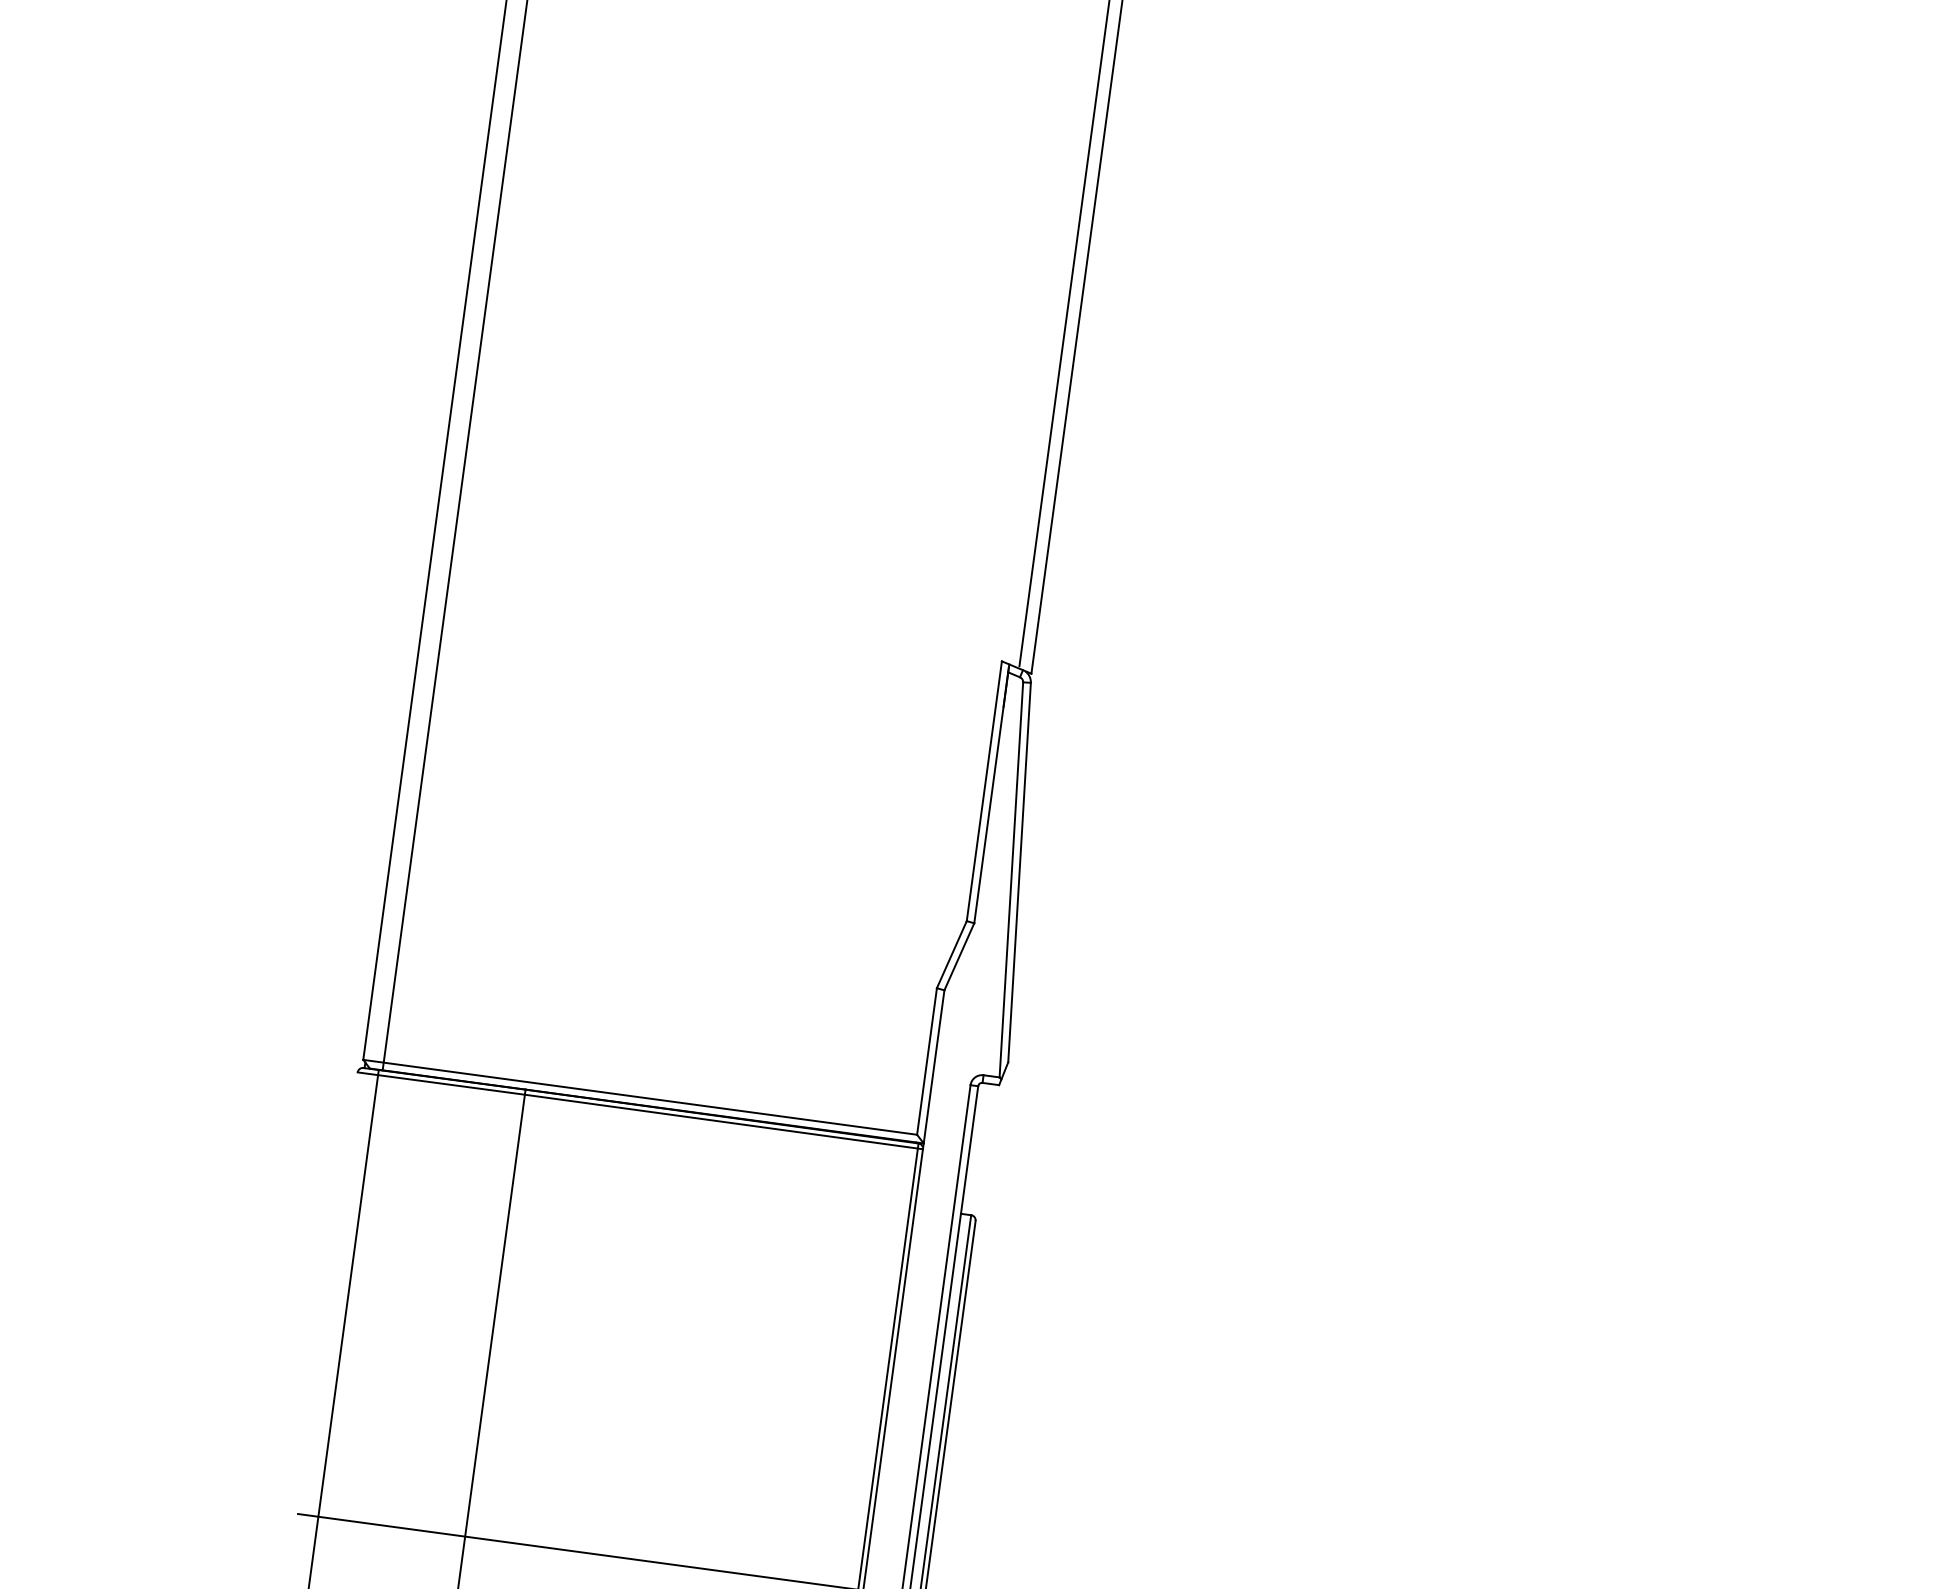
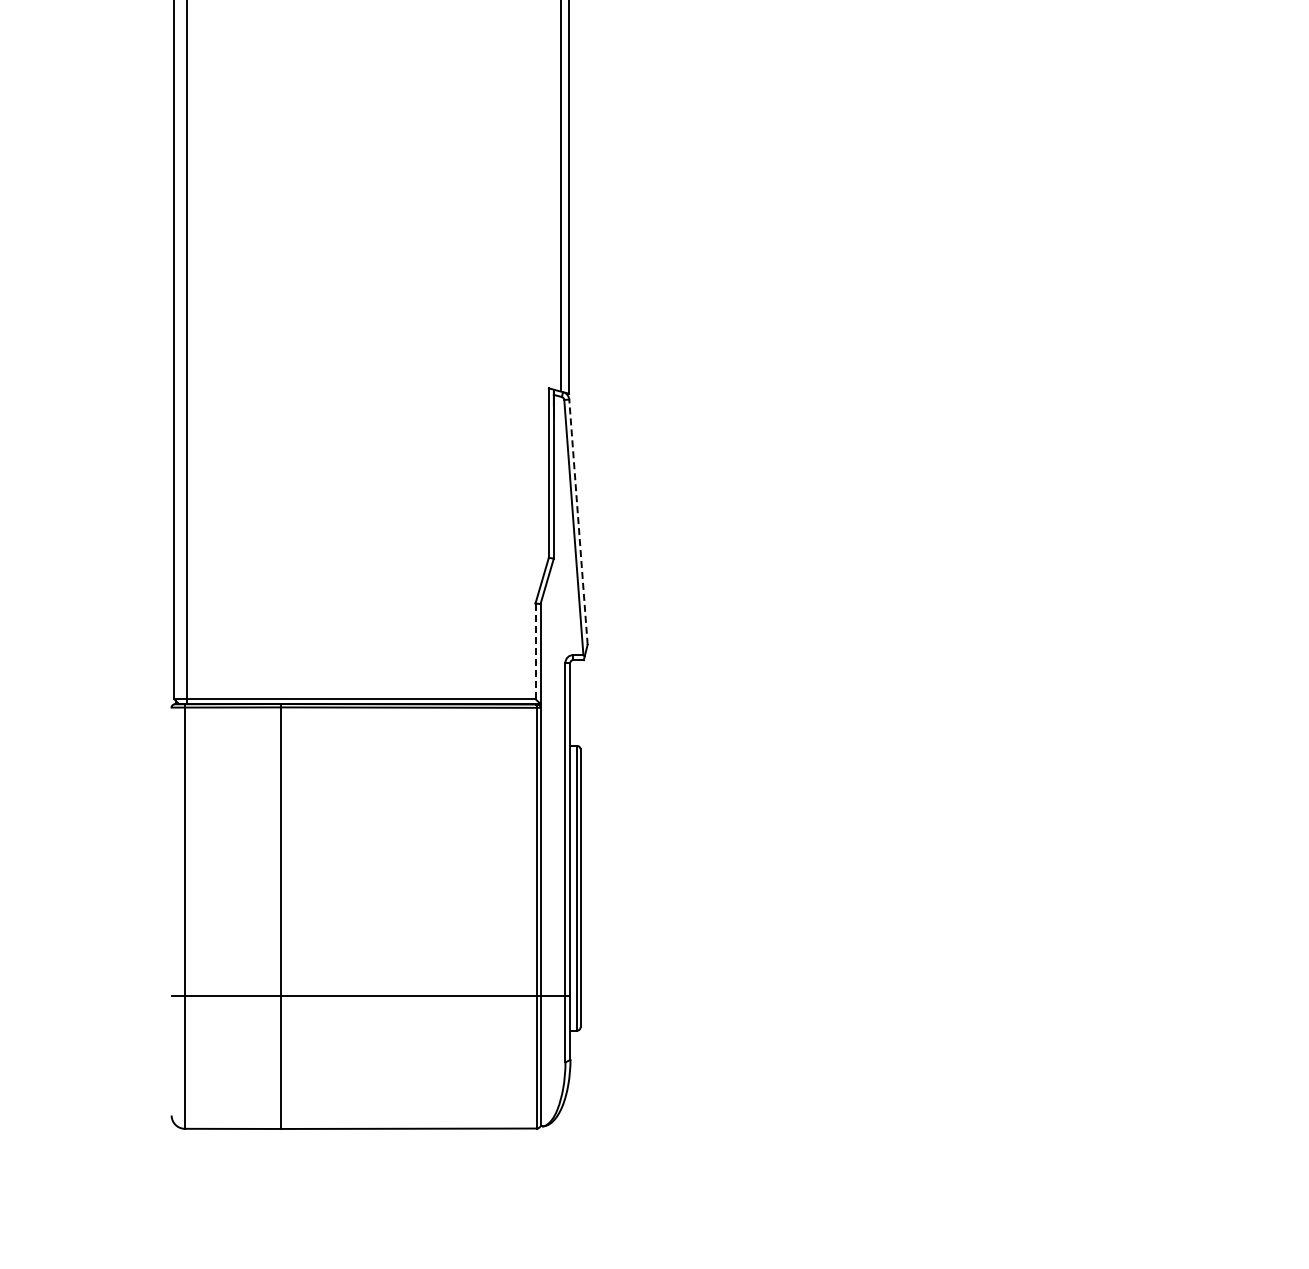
line: (1019, 873) -> (578, 522), solid -> dashed
line: (926, 1061) -> (535, 651), solid -> dashed

